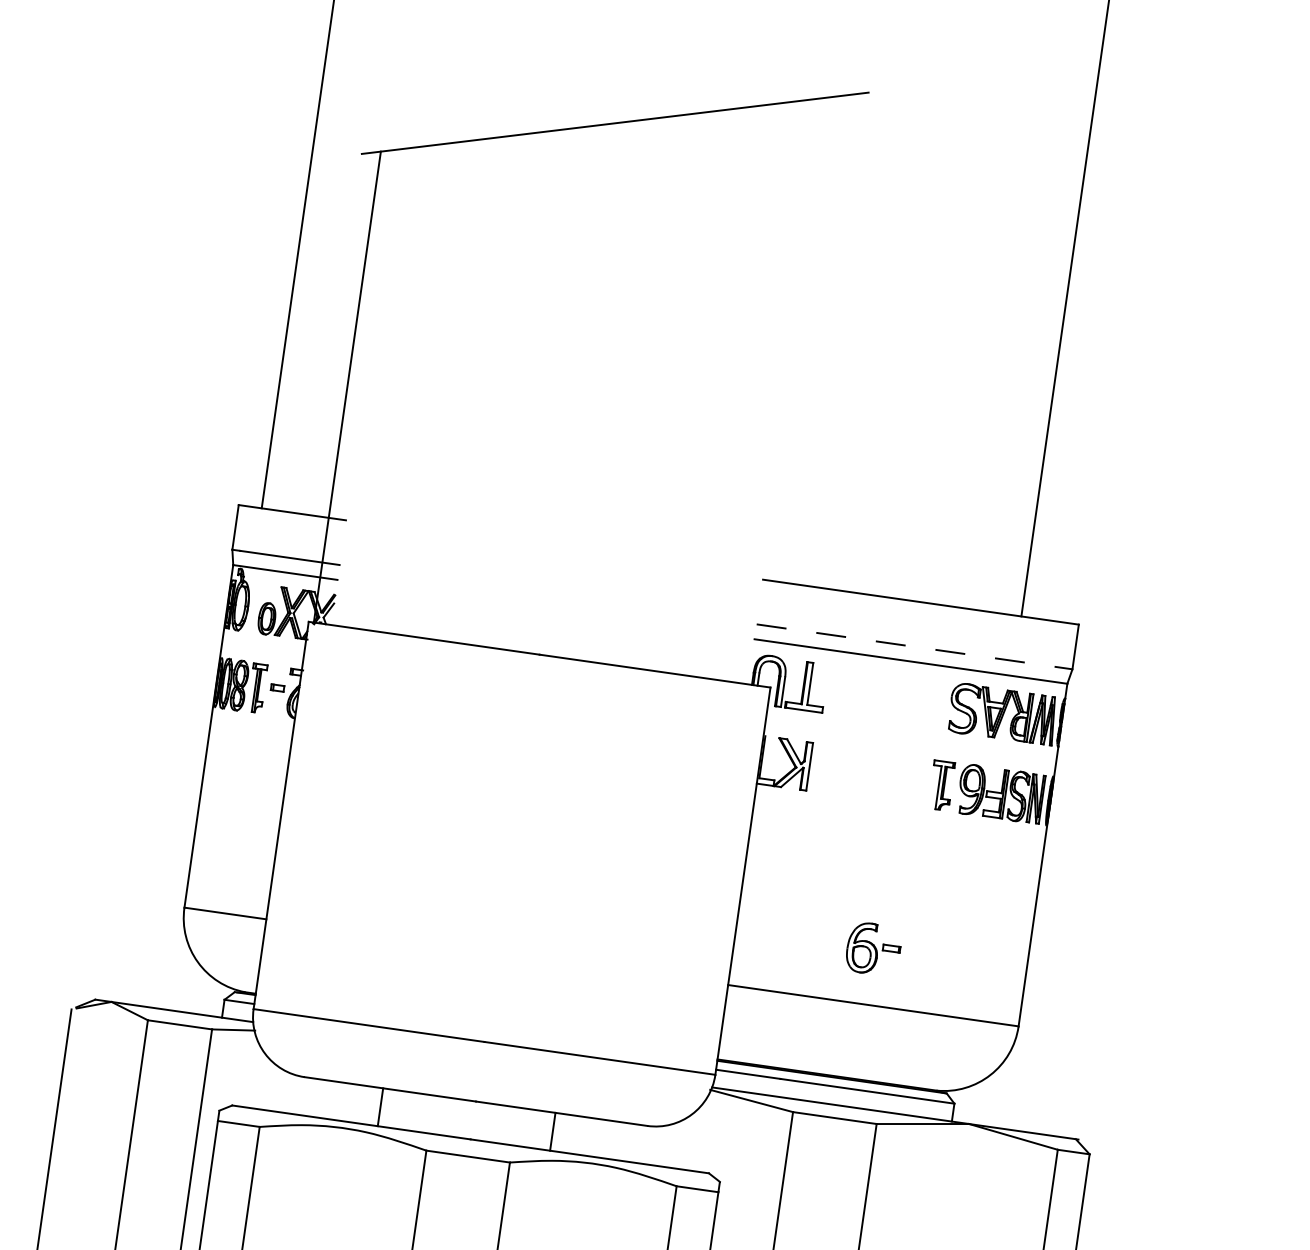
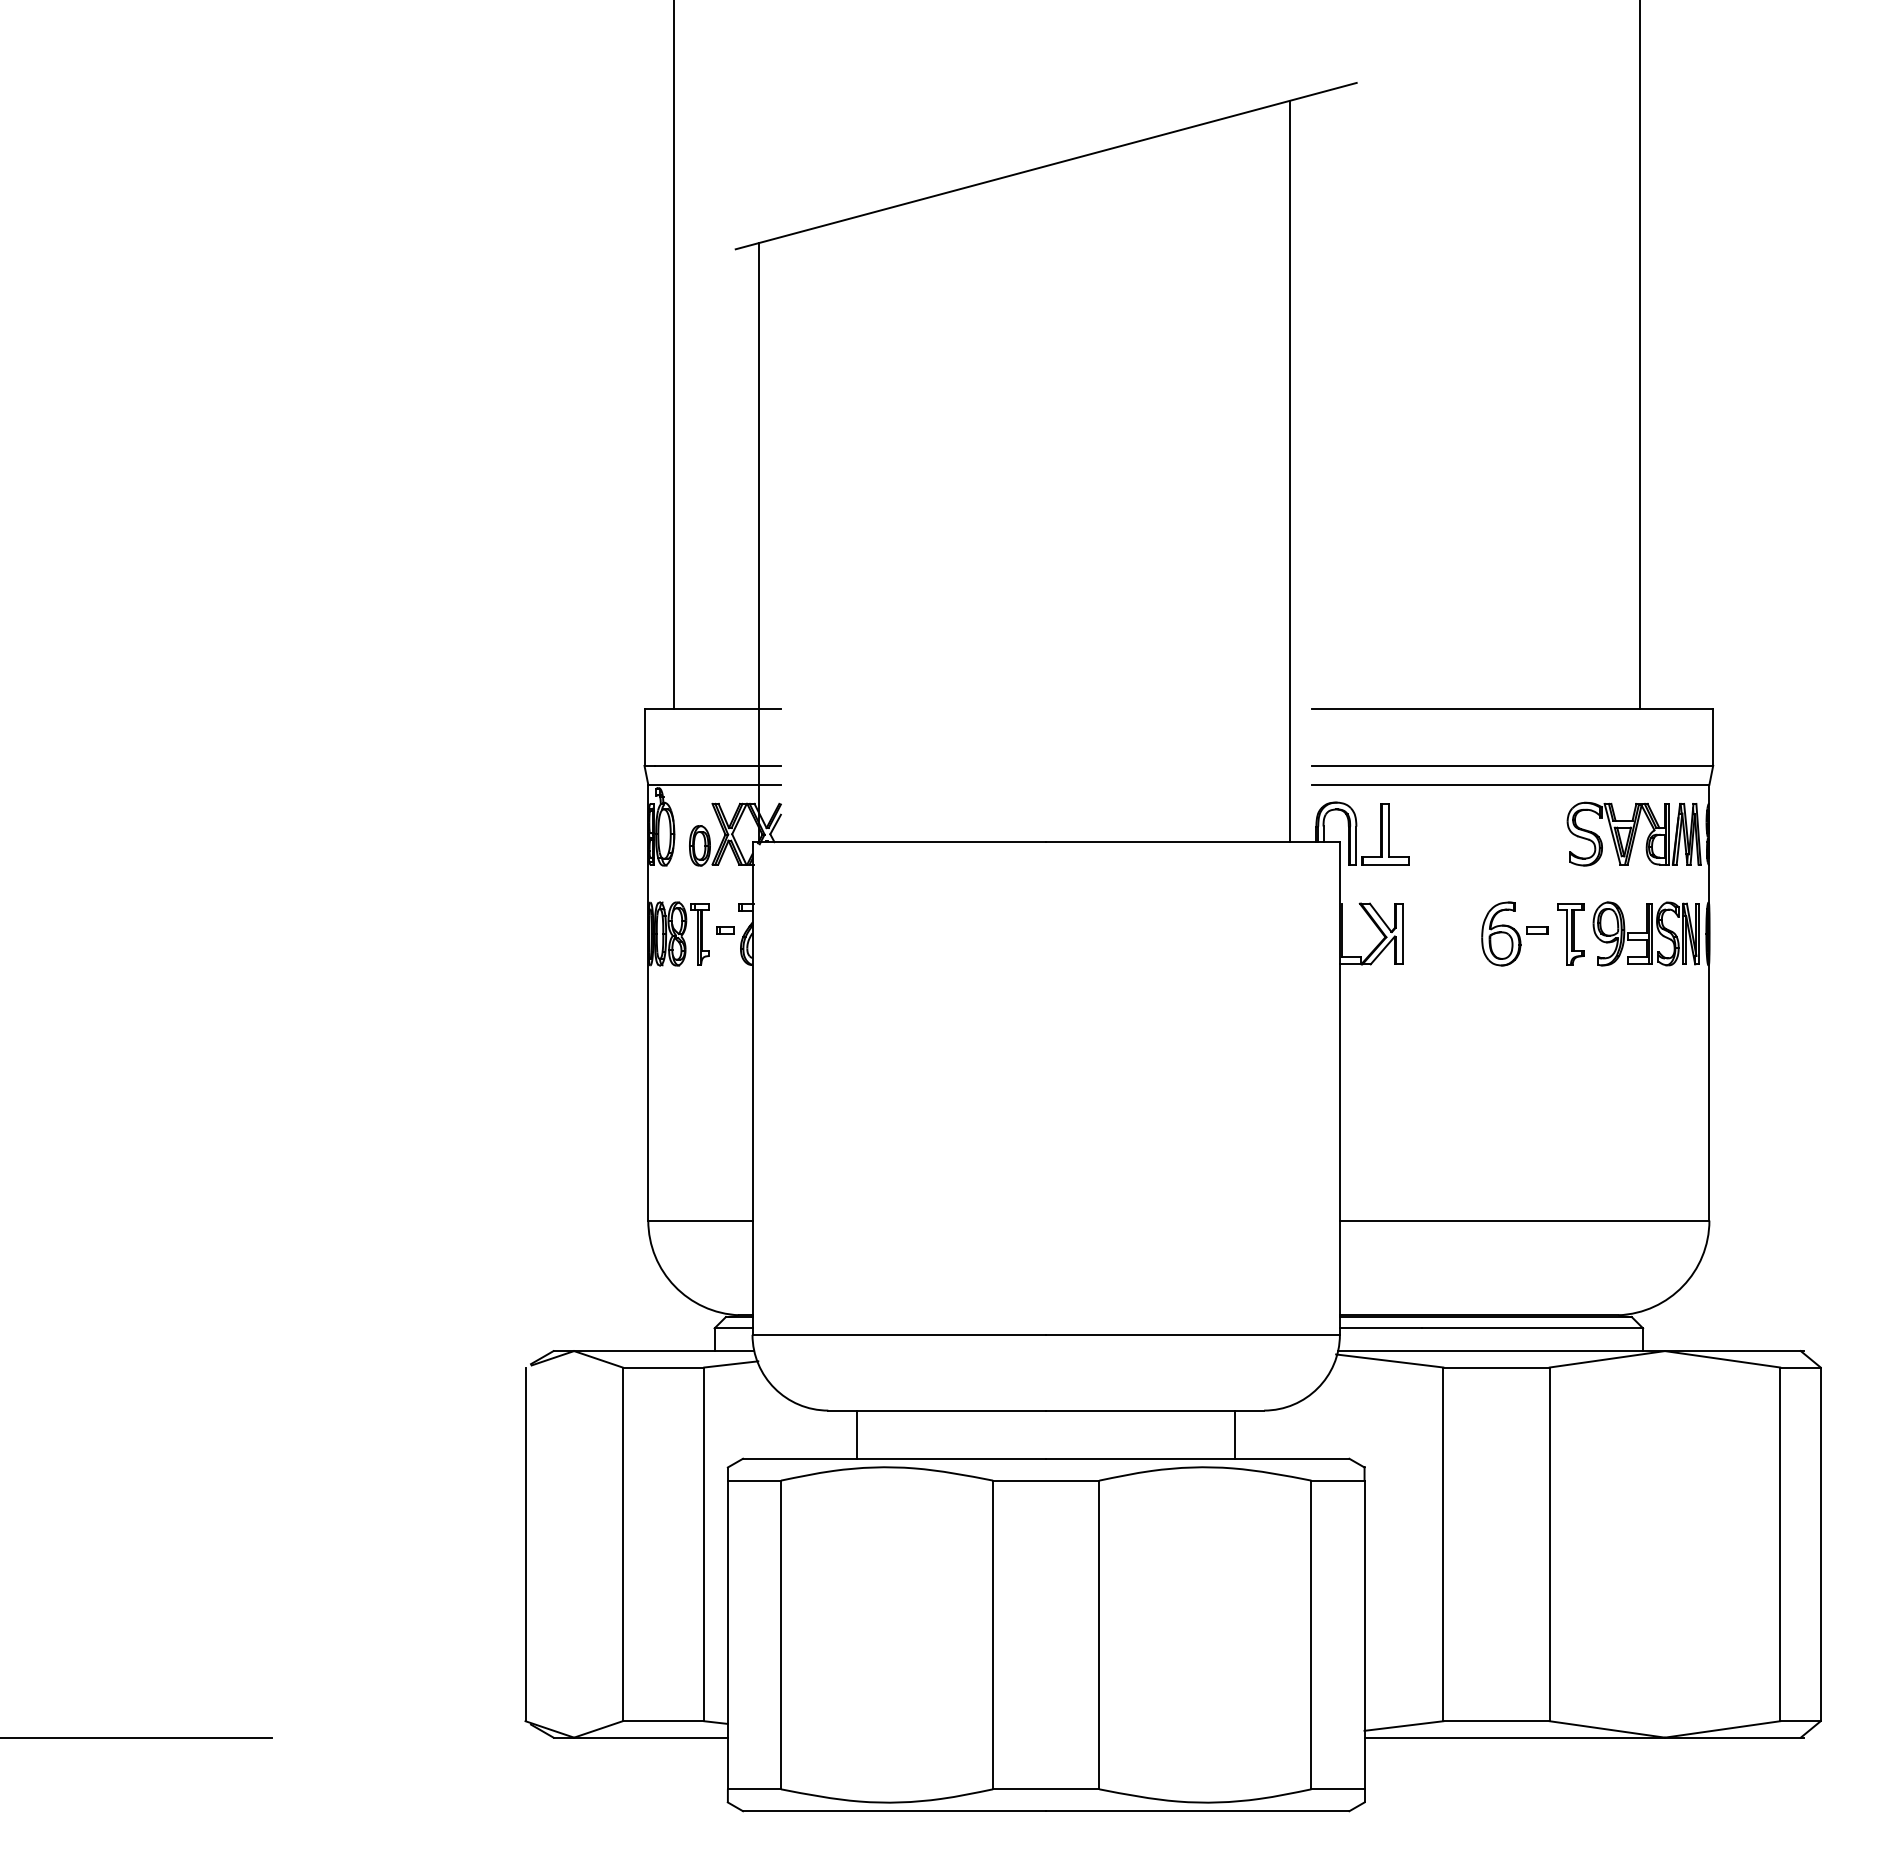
line: (772, 390) -> (1289, 471), added
line: (914, 646) -> (1512, 765), dashed -> solid
part: (873, 948) -> (1514, 933), moved
line: (380, 1107) -> (857, 1434), moved
line: (552, 1131) -> (1235, 1434), moved

